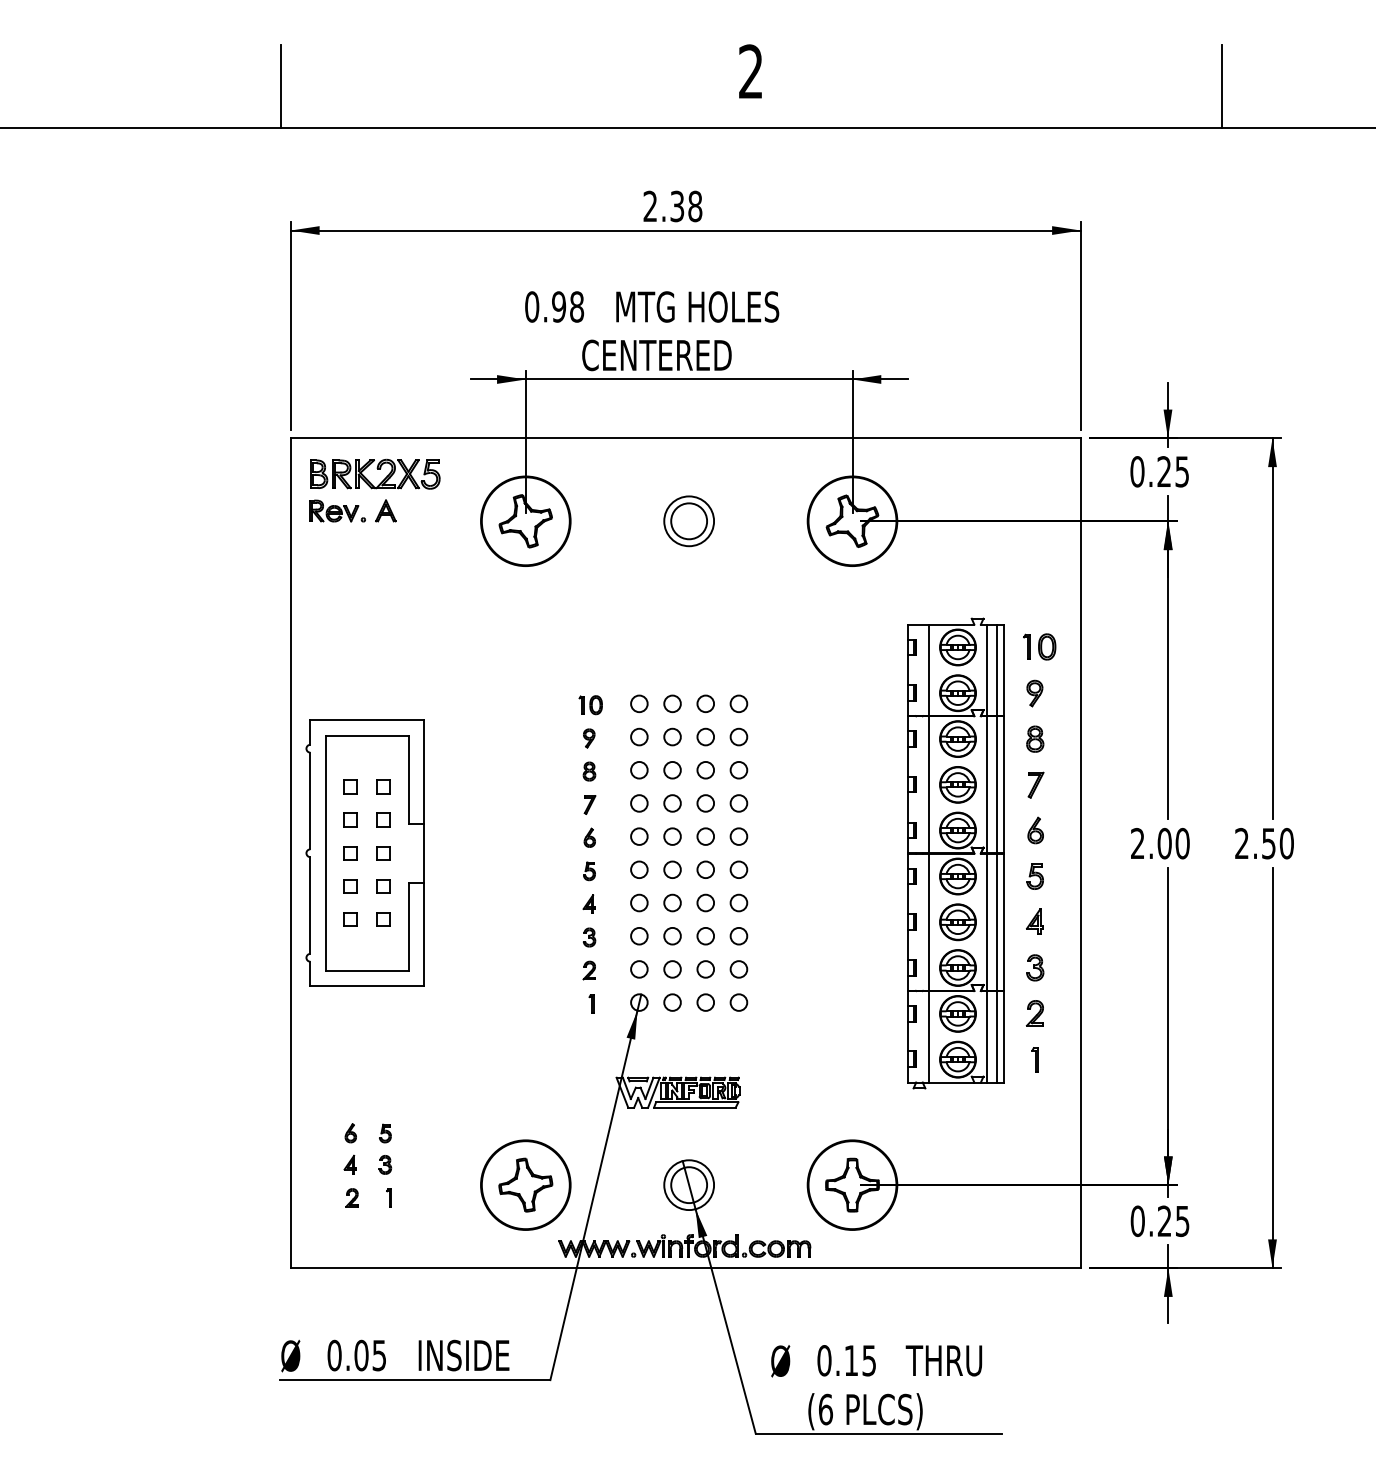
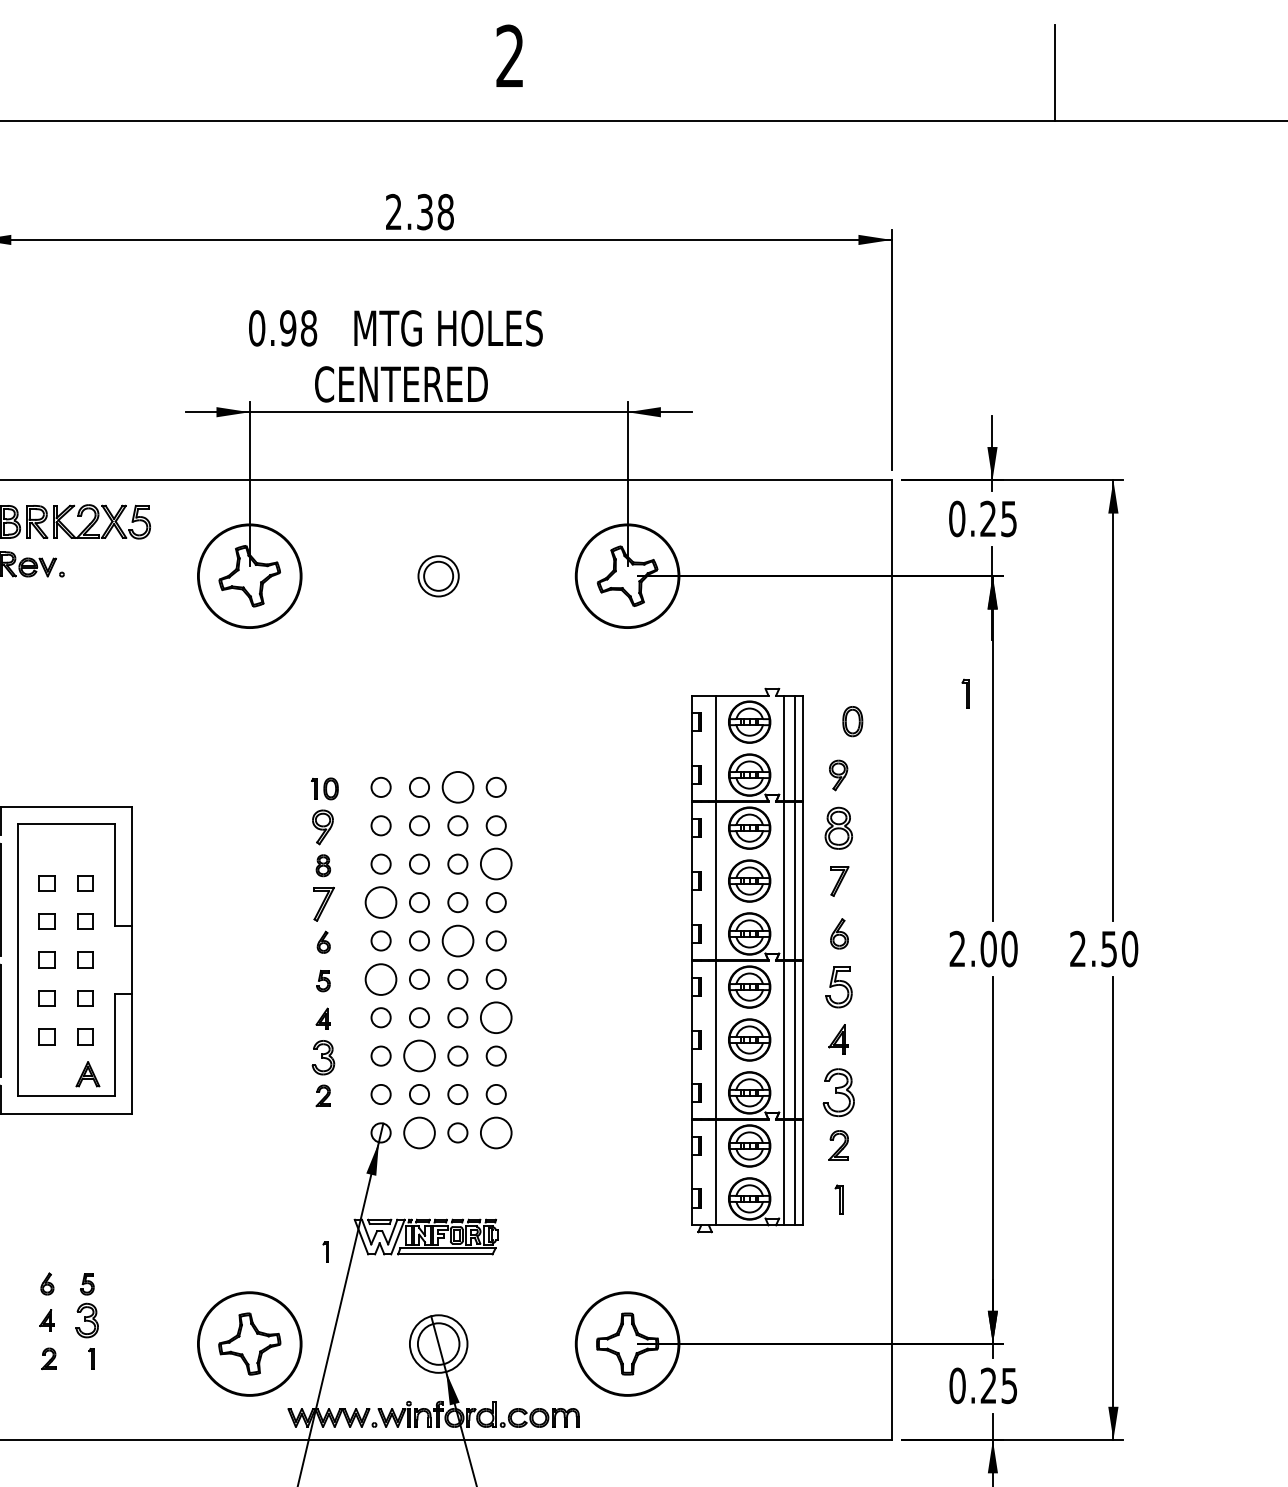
part: (385, 510) -> (87, 1073), moved
part: (688, 521) -> (437, 576), size x0.7
part: (1026, 646) -> (965, 693), moved
circle: (705, 703) -> (457, 786), size x1.6
part: (589, 738) -> (323, 827), size x1.6
part: (1035, 738) -> (839, 827), size x1.4
circle: (738, 770) -> (495, 864), size x1.6
circle: (639, 803) -> (381, 902), size x1.6
part: (589, 804) -> (323, 903), size x1.6
circle: (705, 836) -> (457, 940), size x1.6
circle: (639, 869) -> (381, 978), size x1.6
part: (1034, 876) -> (838, 987), size x1.4
circle: (738, 902) -> (495, 1017), size x1.6
circle: (672, 936) -> (419, 1056), size x1.6
part: (589, 937) -> (323, 1057), size x1.6
part: (1035, 967) -> (839, 1092), size x1.6
circle: (672, 1002) -> (419, 1132), size x1.6
circle: (738, 1002) -> (495, 1132), size x1.6
part: (591, 1003) -> (325, 1251), moved
part: (385, 1164) -> (87, 1320), size x1.6

